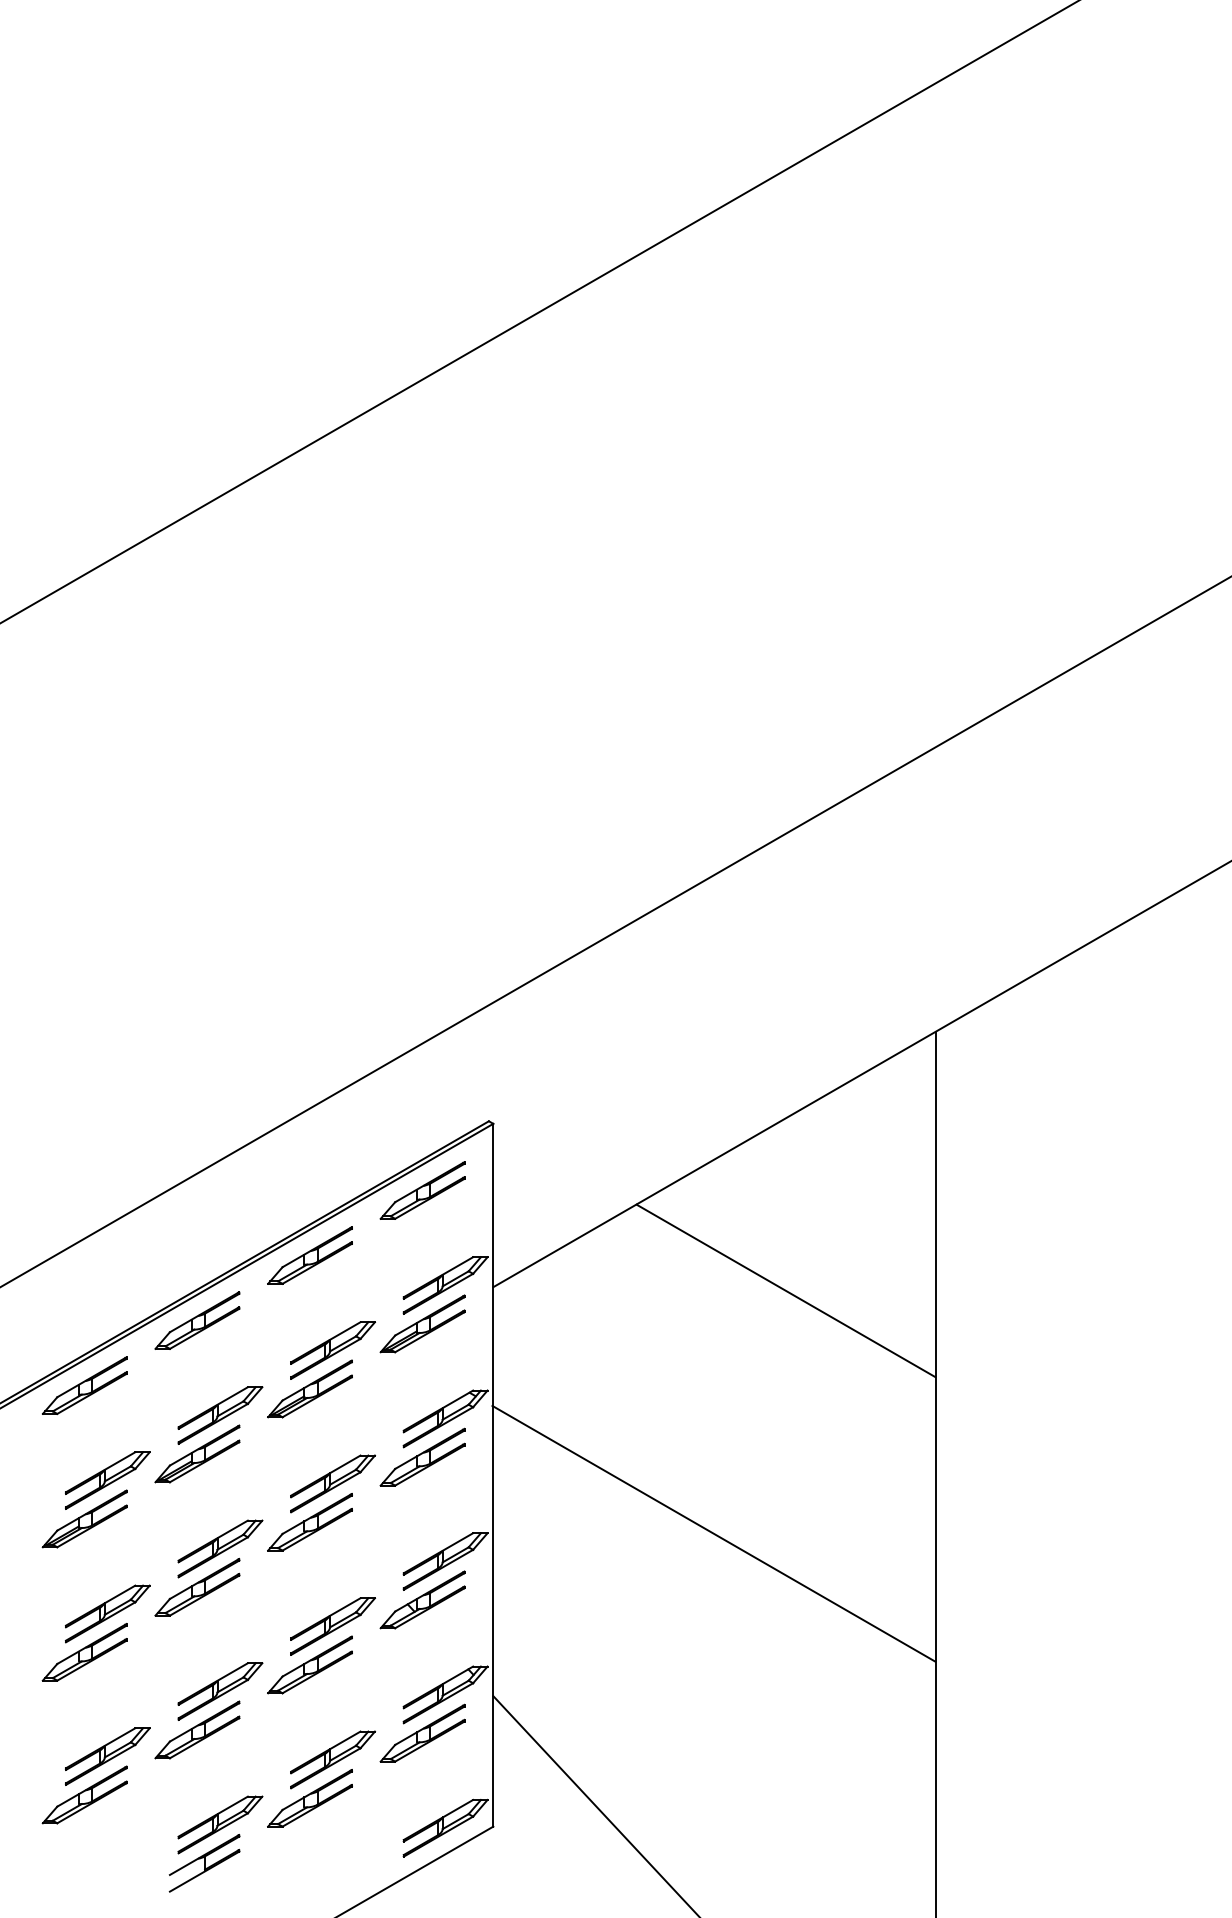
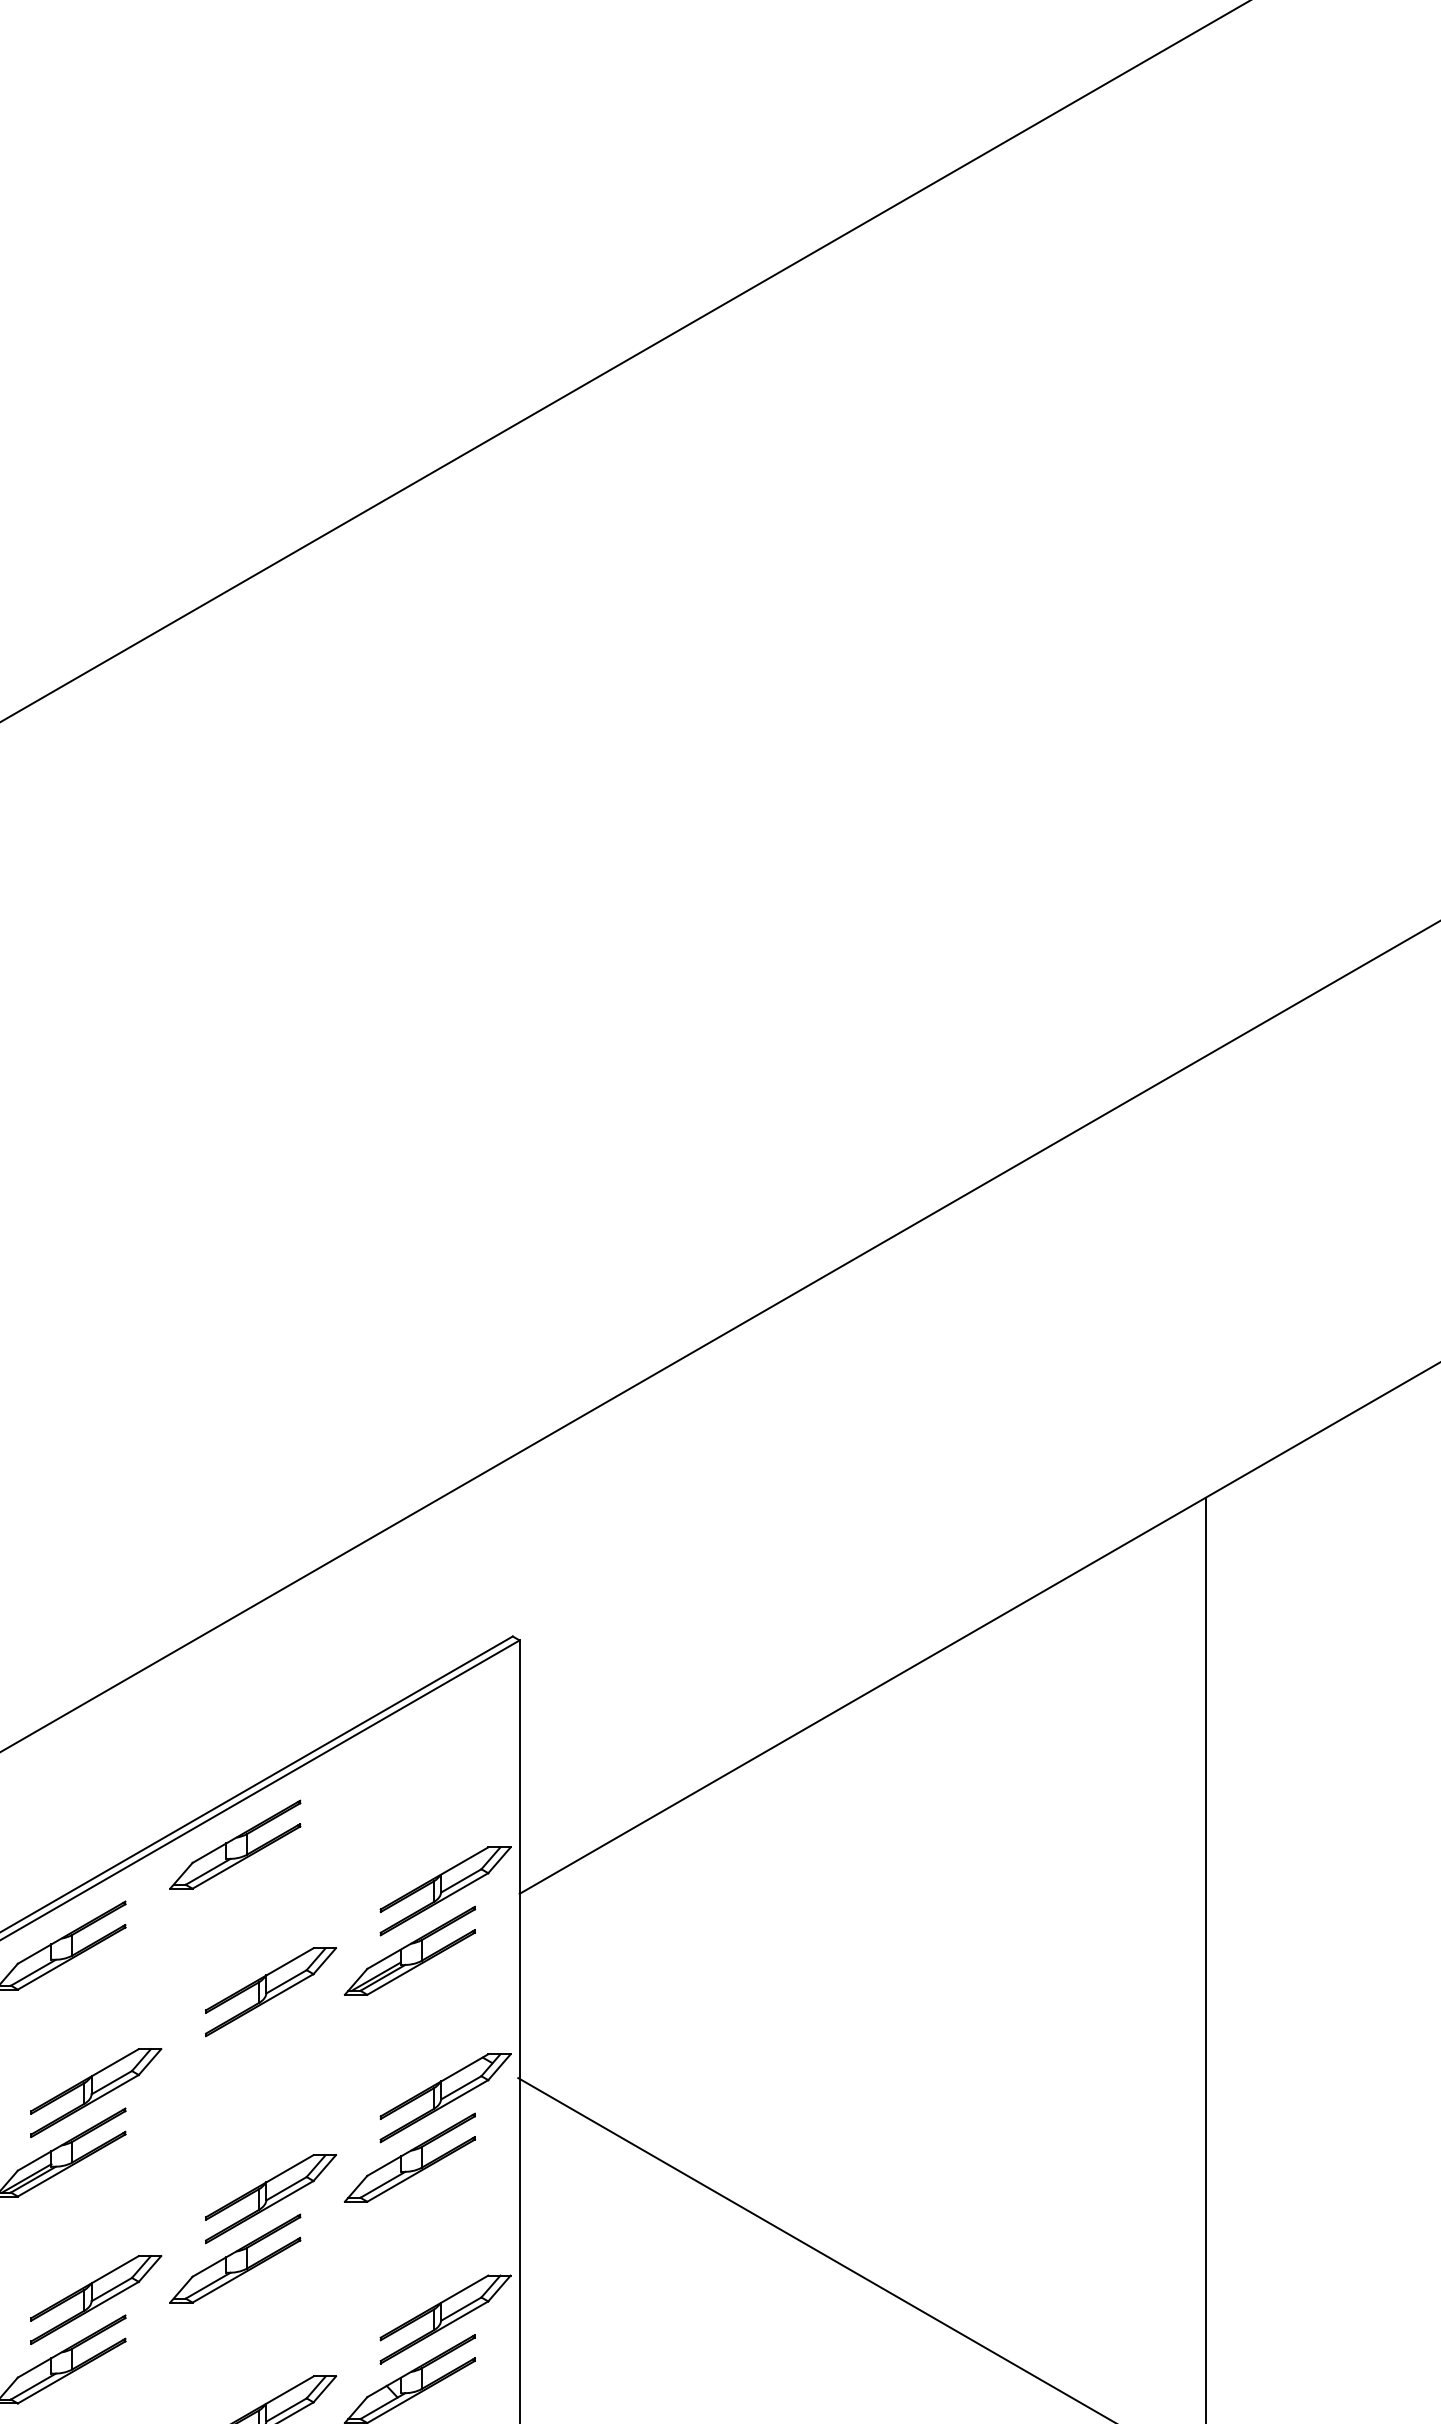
part: (422, 1190) -> (409, 1743), removed
line: (785, 1290) -> (972, 1899), removed
part: (309, 1388) -> (234, 2051), removed

